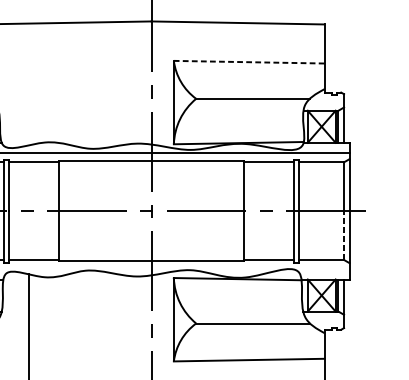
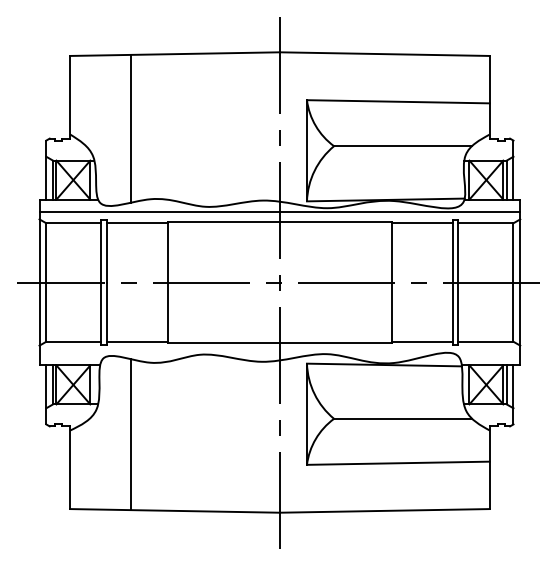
line: (248, 61) -> (397, 101), dashed -> solid
line: (28, 84) -> (130, 128), added
line: (344, 235) -> (513, 312), dashed -> solid

